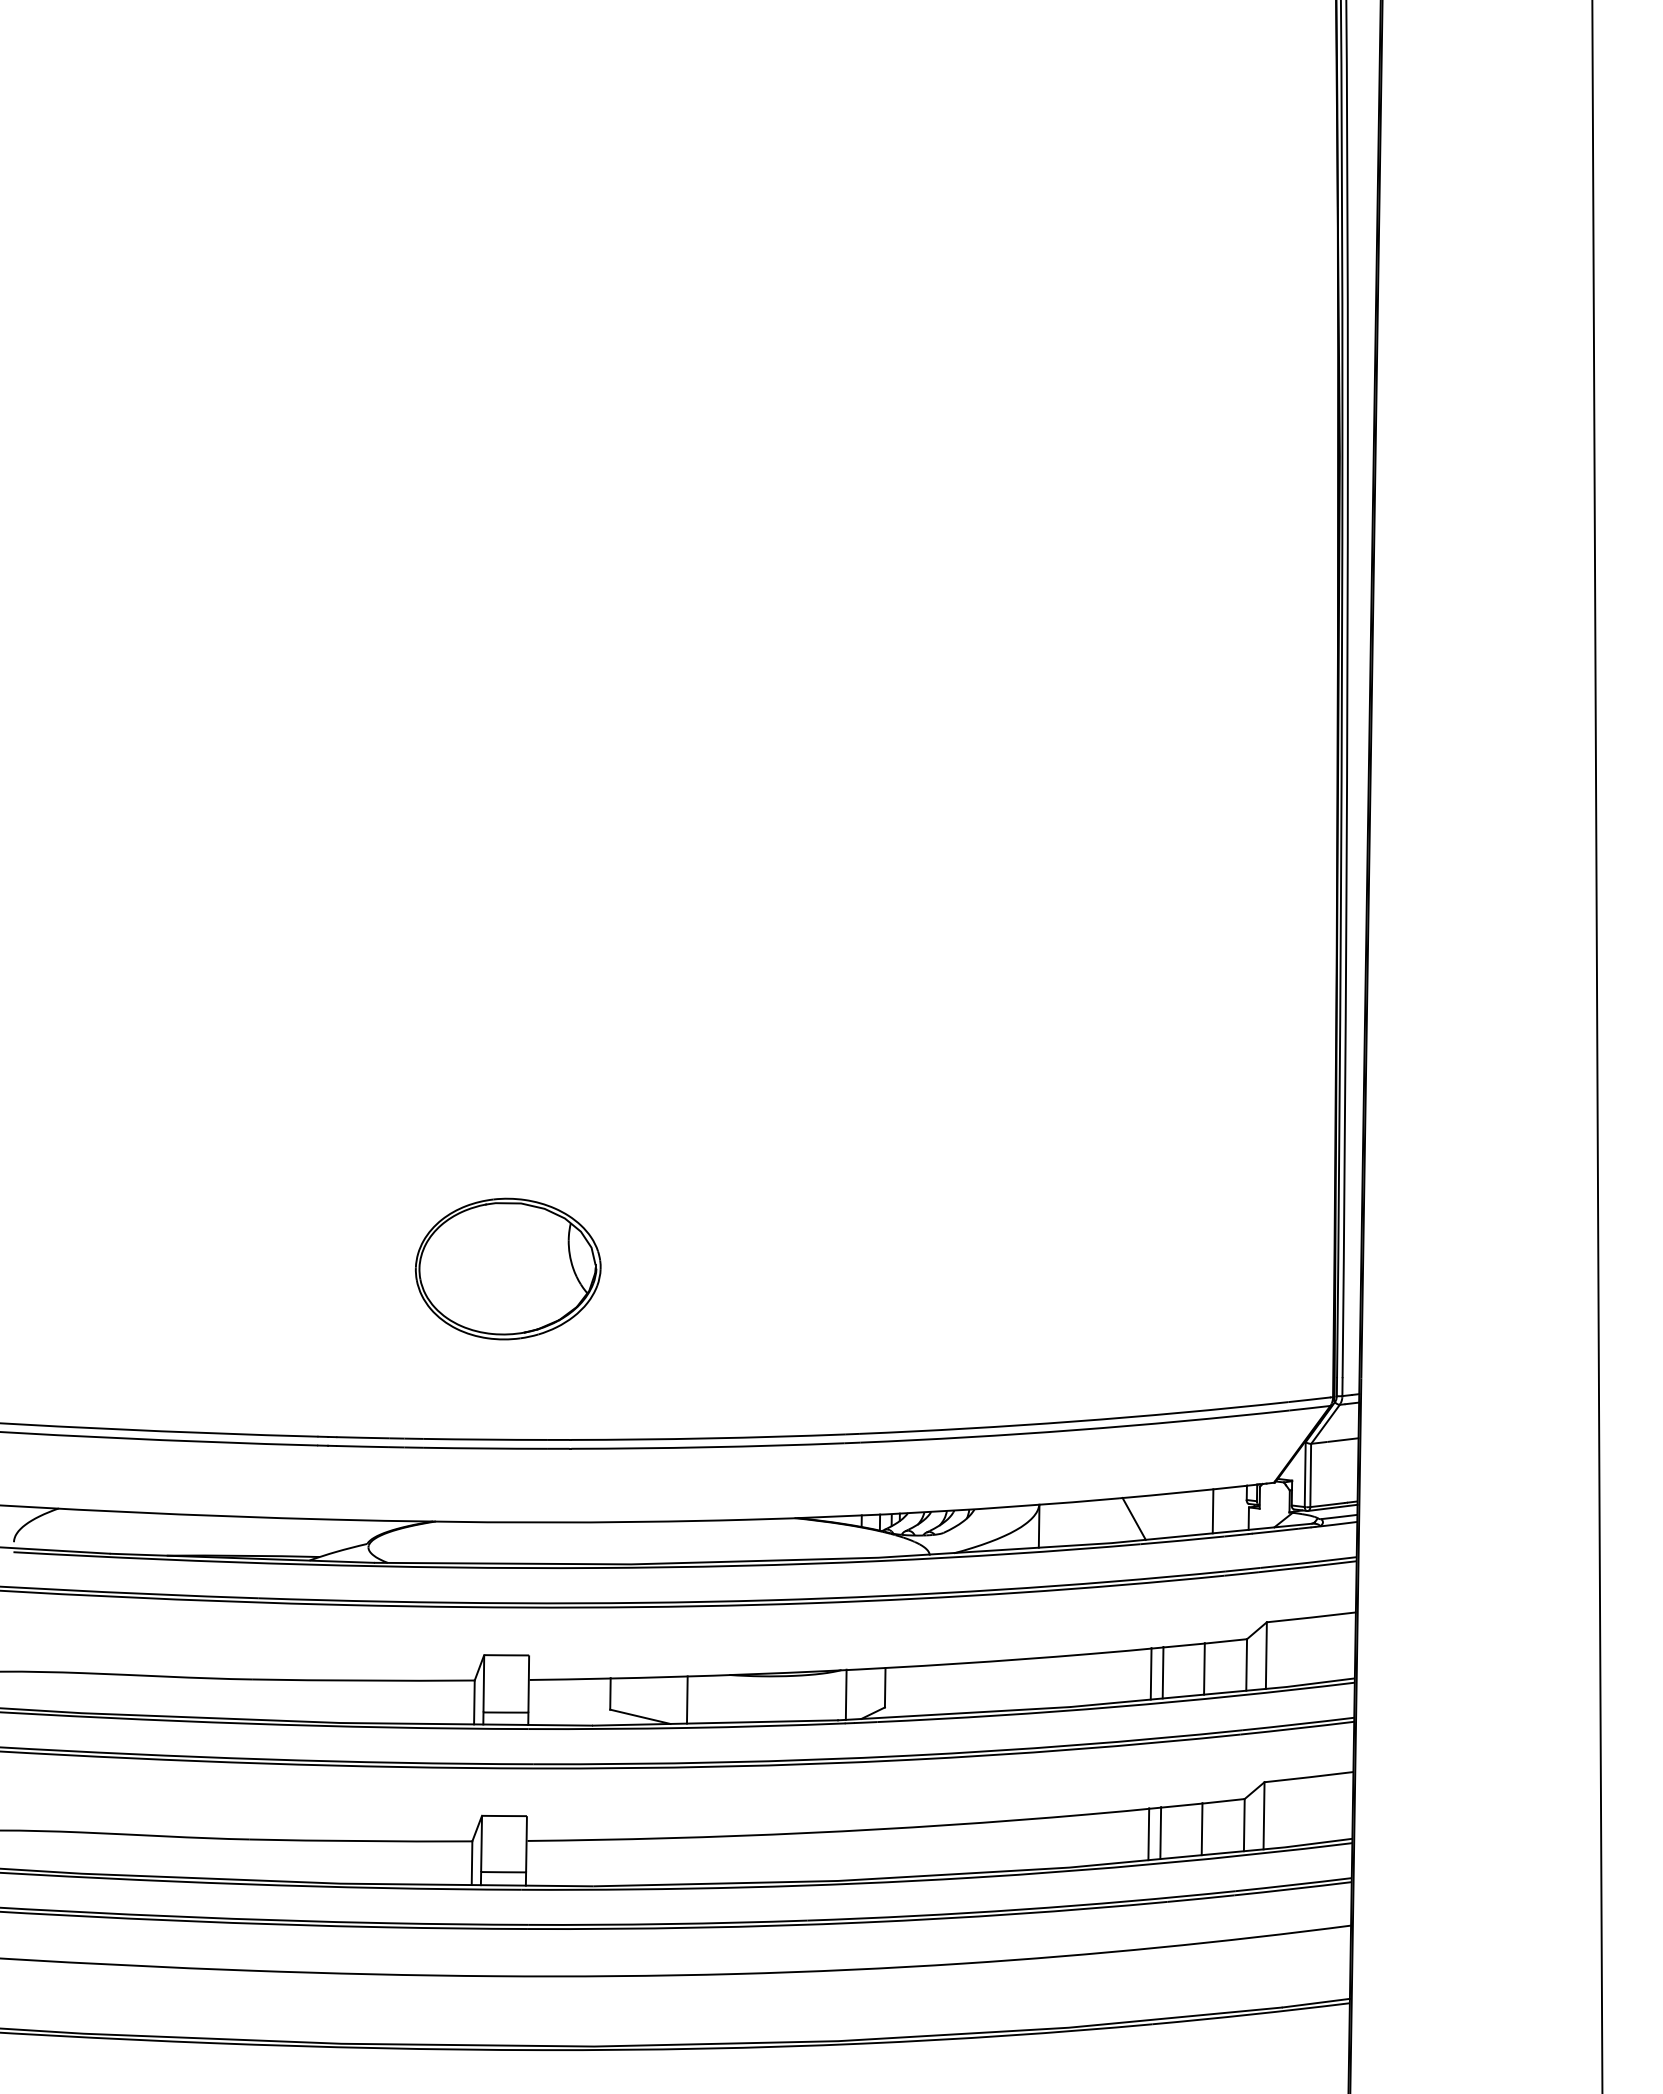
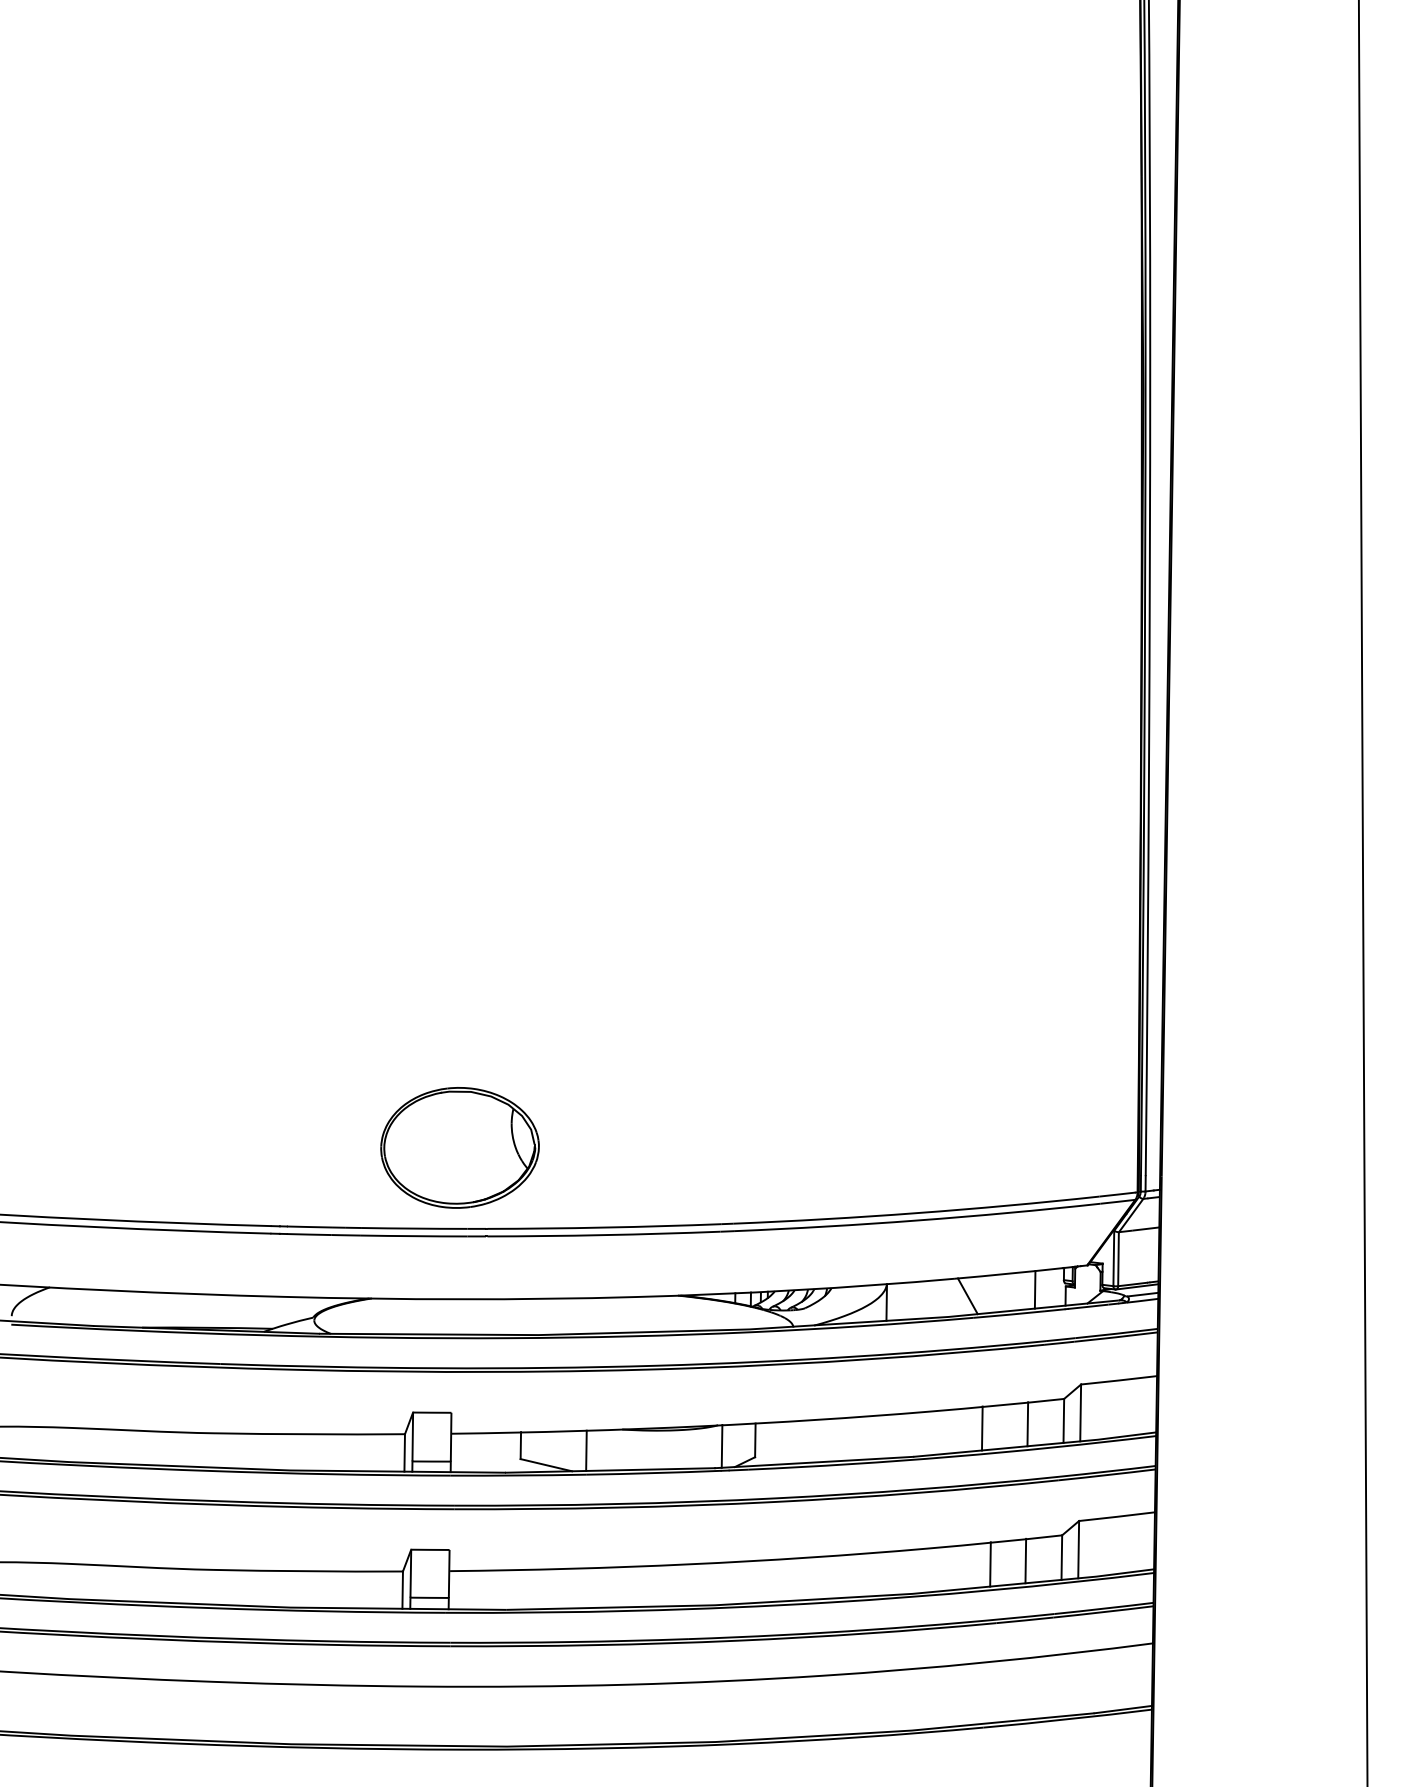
part: (508, 1268) -> (460, 1147), moved
line: (1162, 1672) -> (992, 1427), removed
line: (1148, 1834) -> (980, 1565), removed

